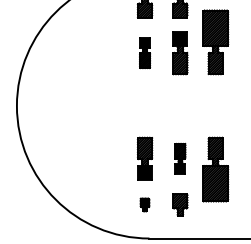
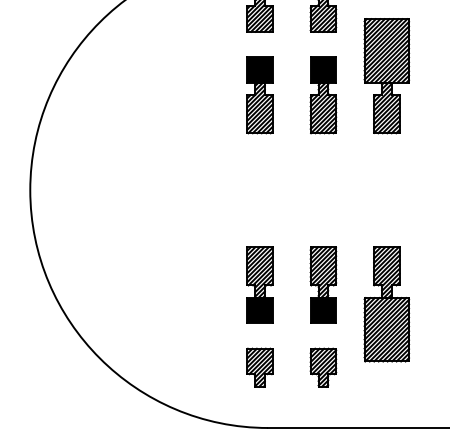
part: (144, 53) -> (259, 96), size x1.43
part: (180, 158) -> (323, 284), size x1.43
part: (144, 204) -> (259, 366), size x1.67

